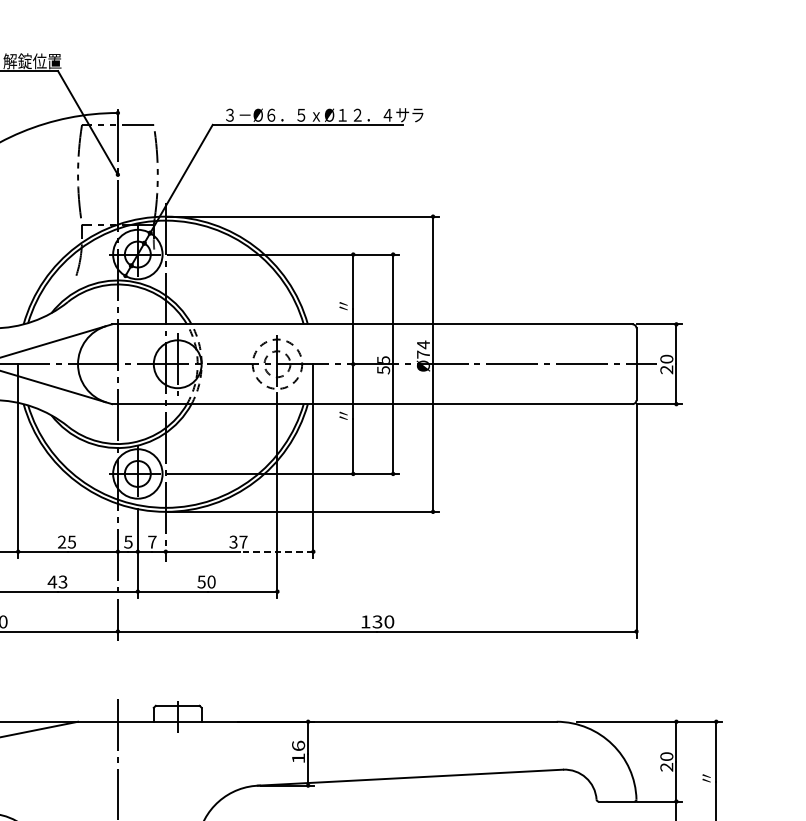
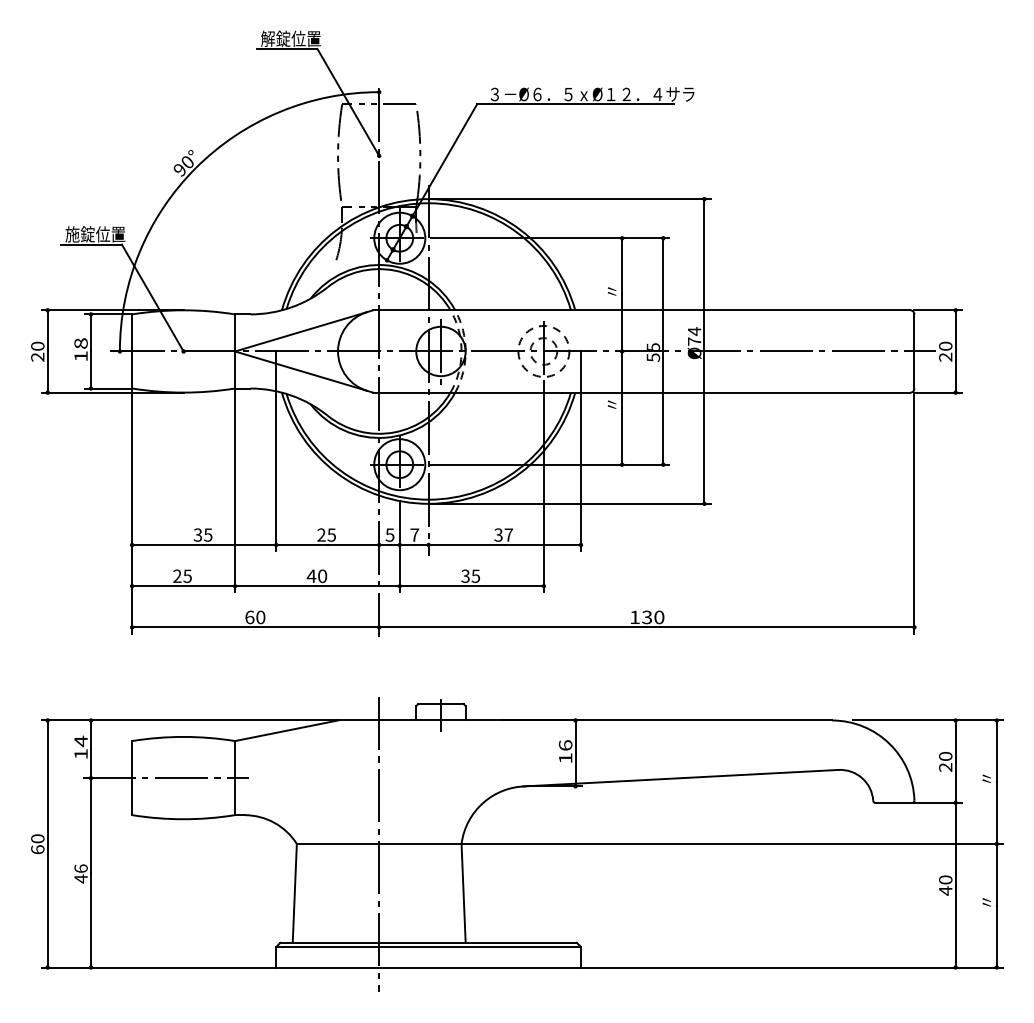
line: (276, 552) -> (542, 545), dashed -> solid
text: (62, 581) -> (322, 575), 43 -> 40
text: (206, 581) -> (470, 575), 50 -> 35

